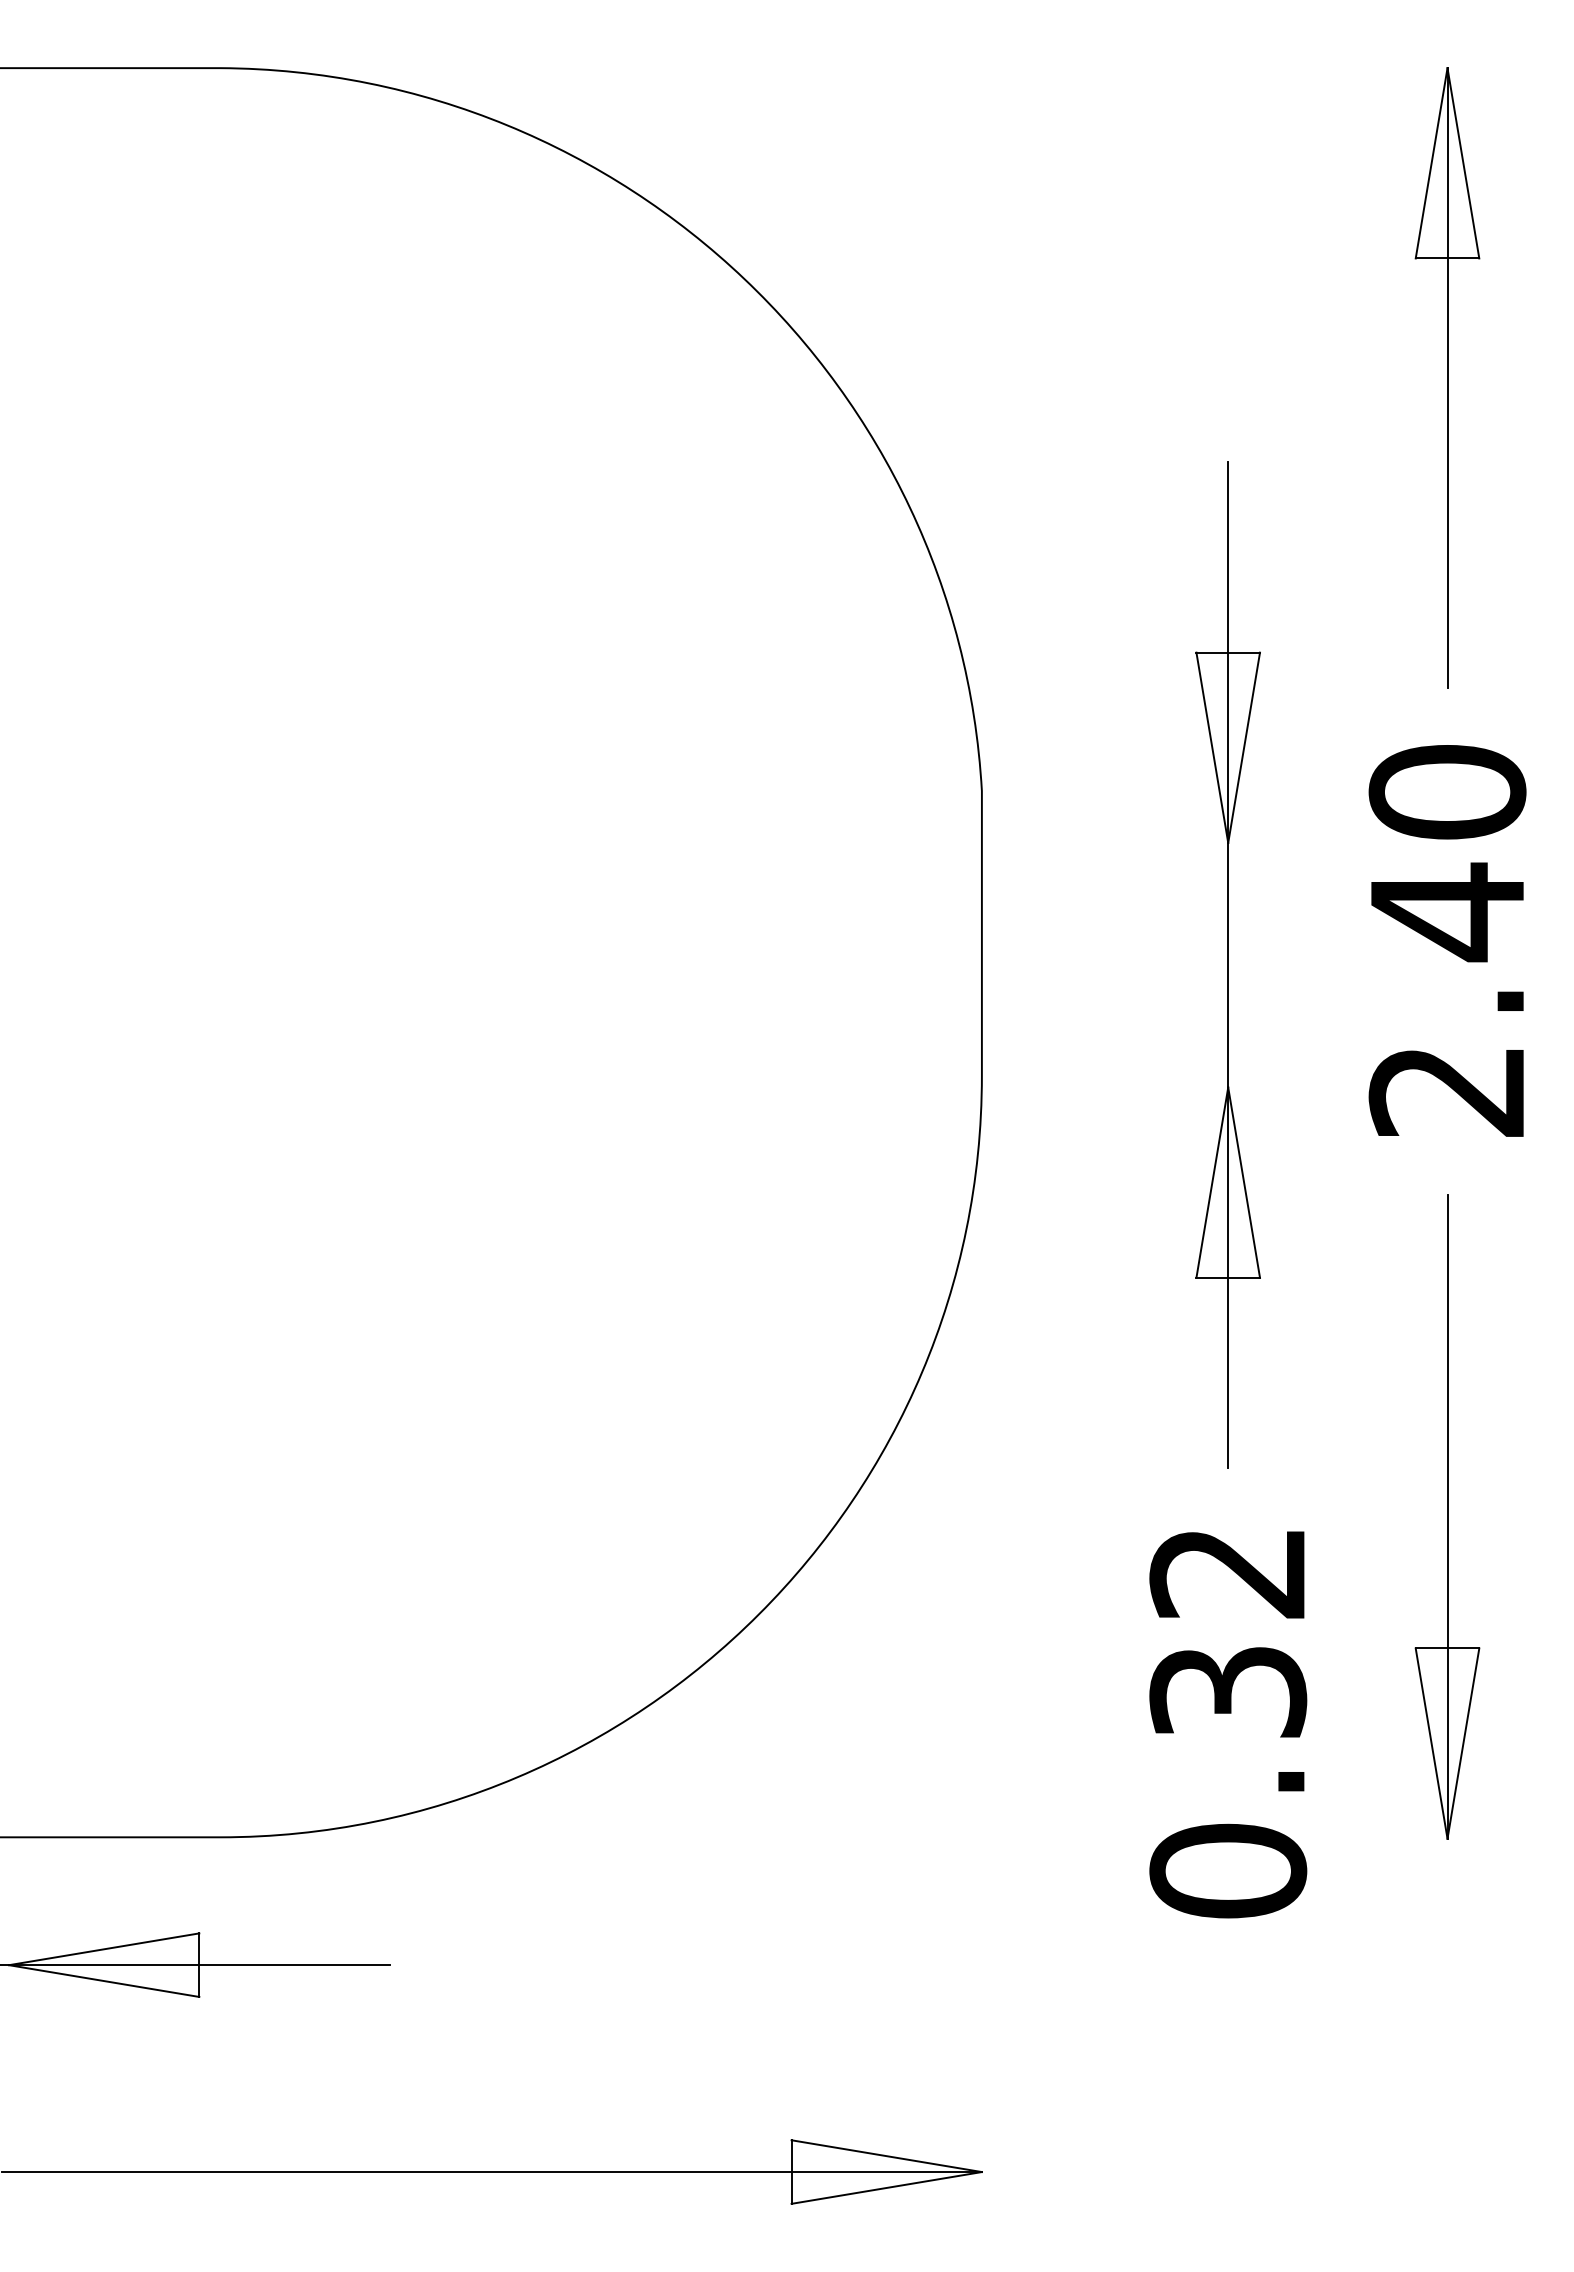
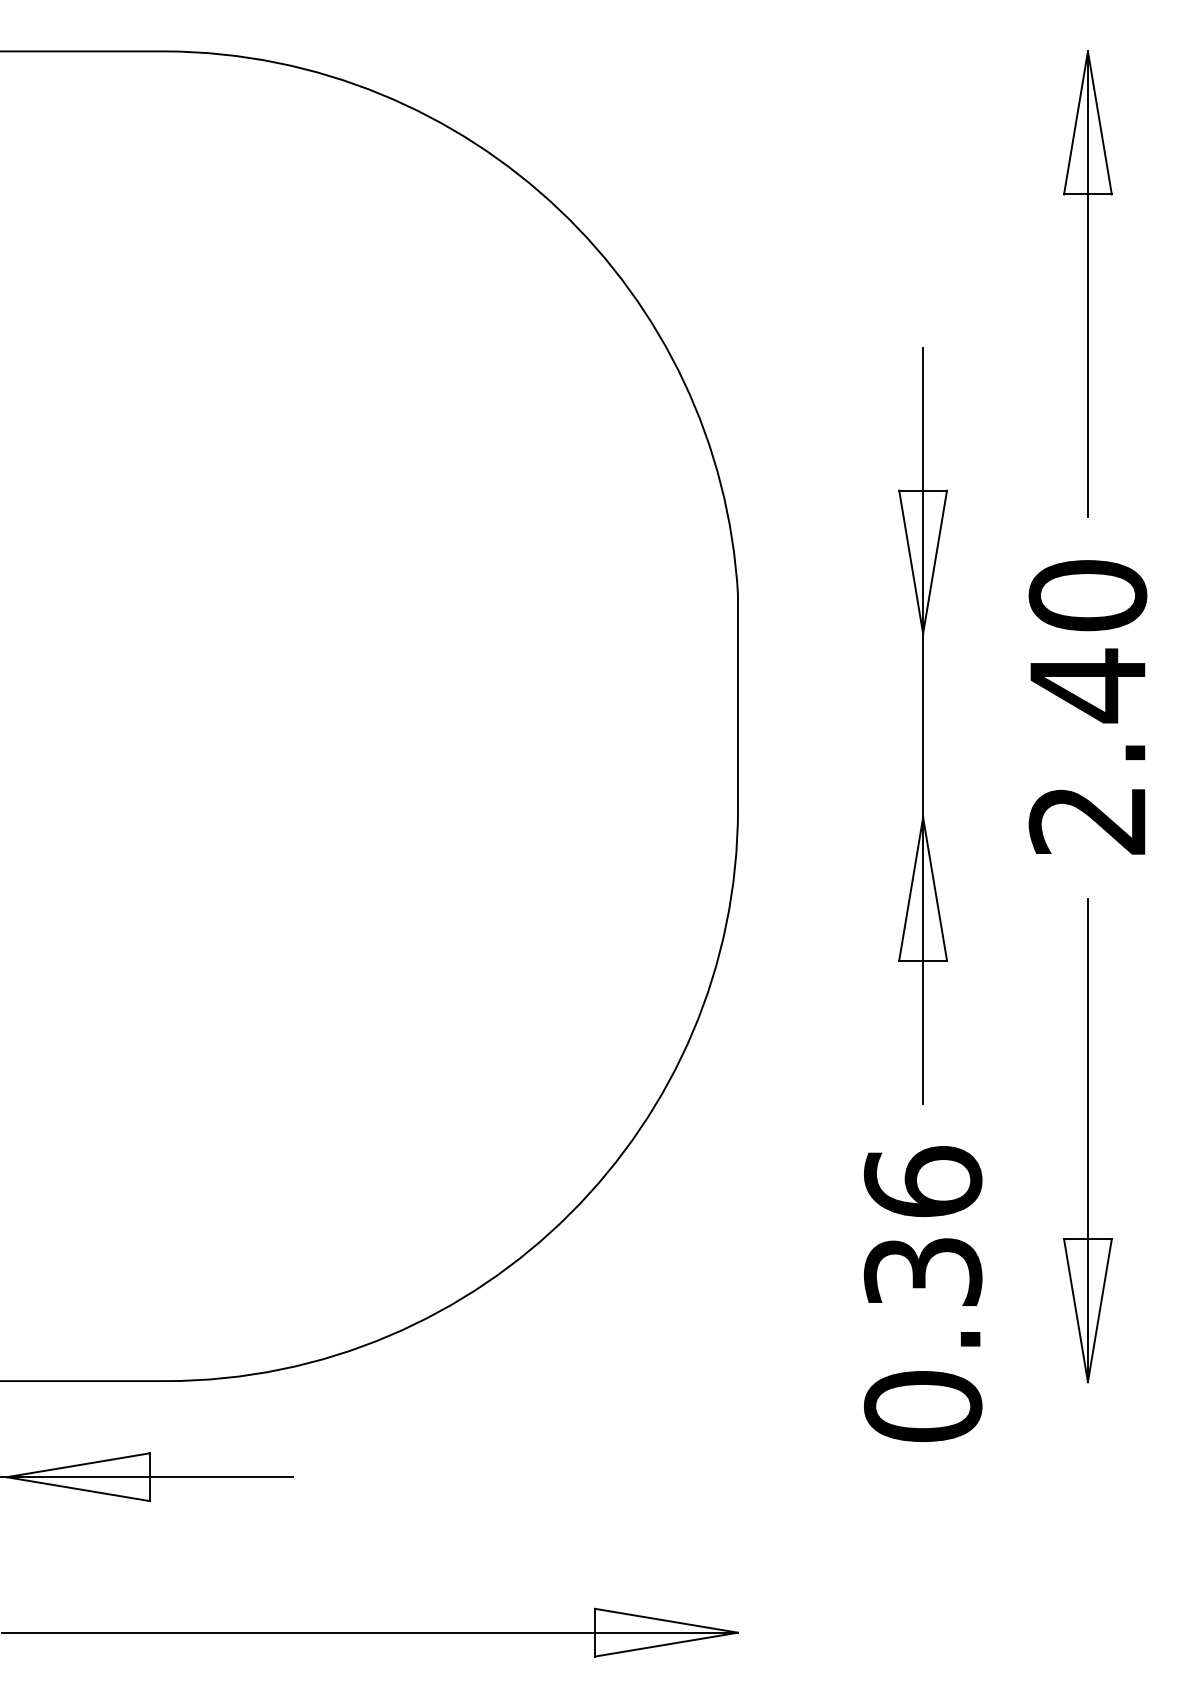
text: (1228, 1571) -> (923, 1181), 0.32 -> 0.36

